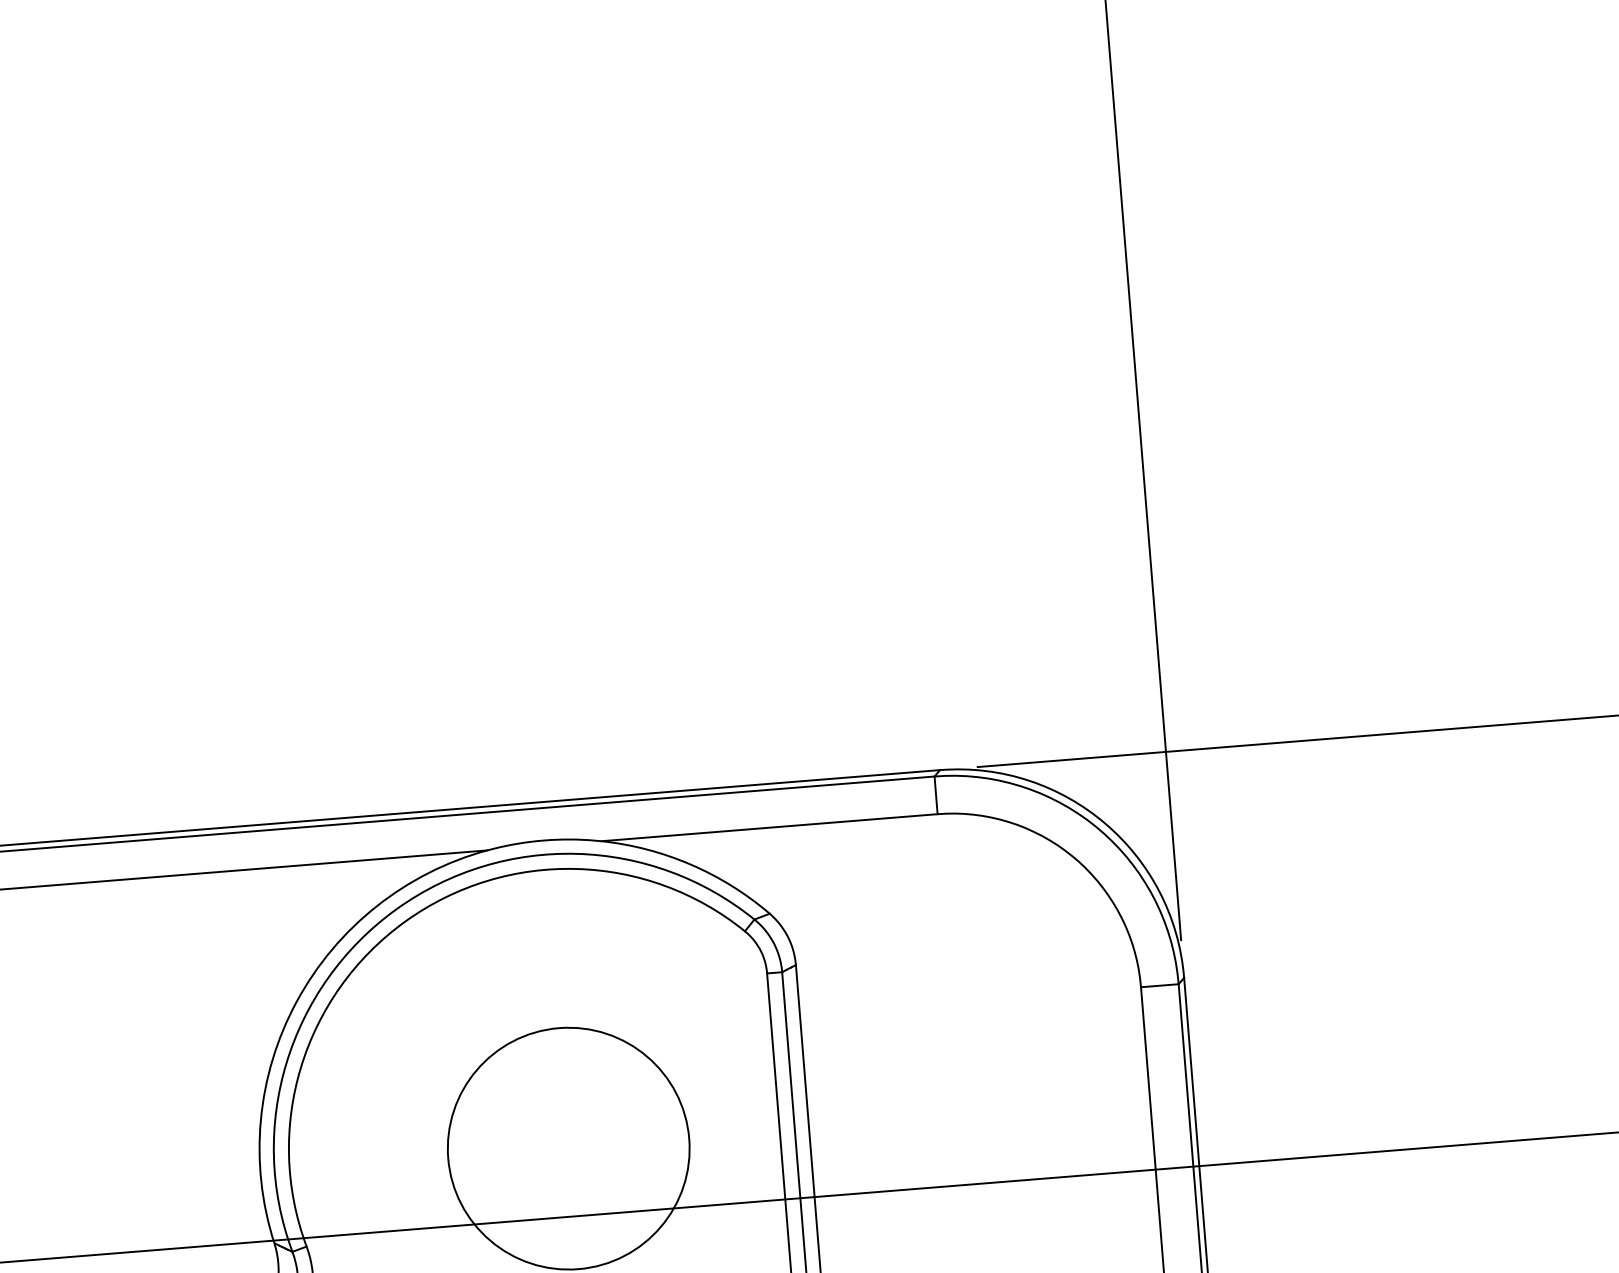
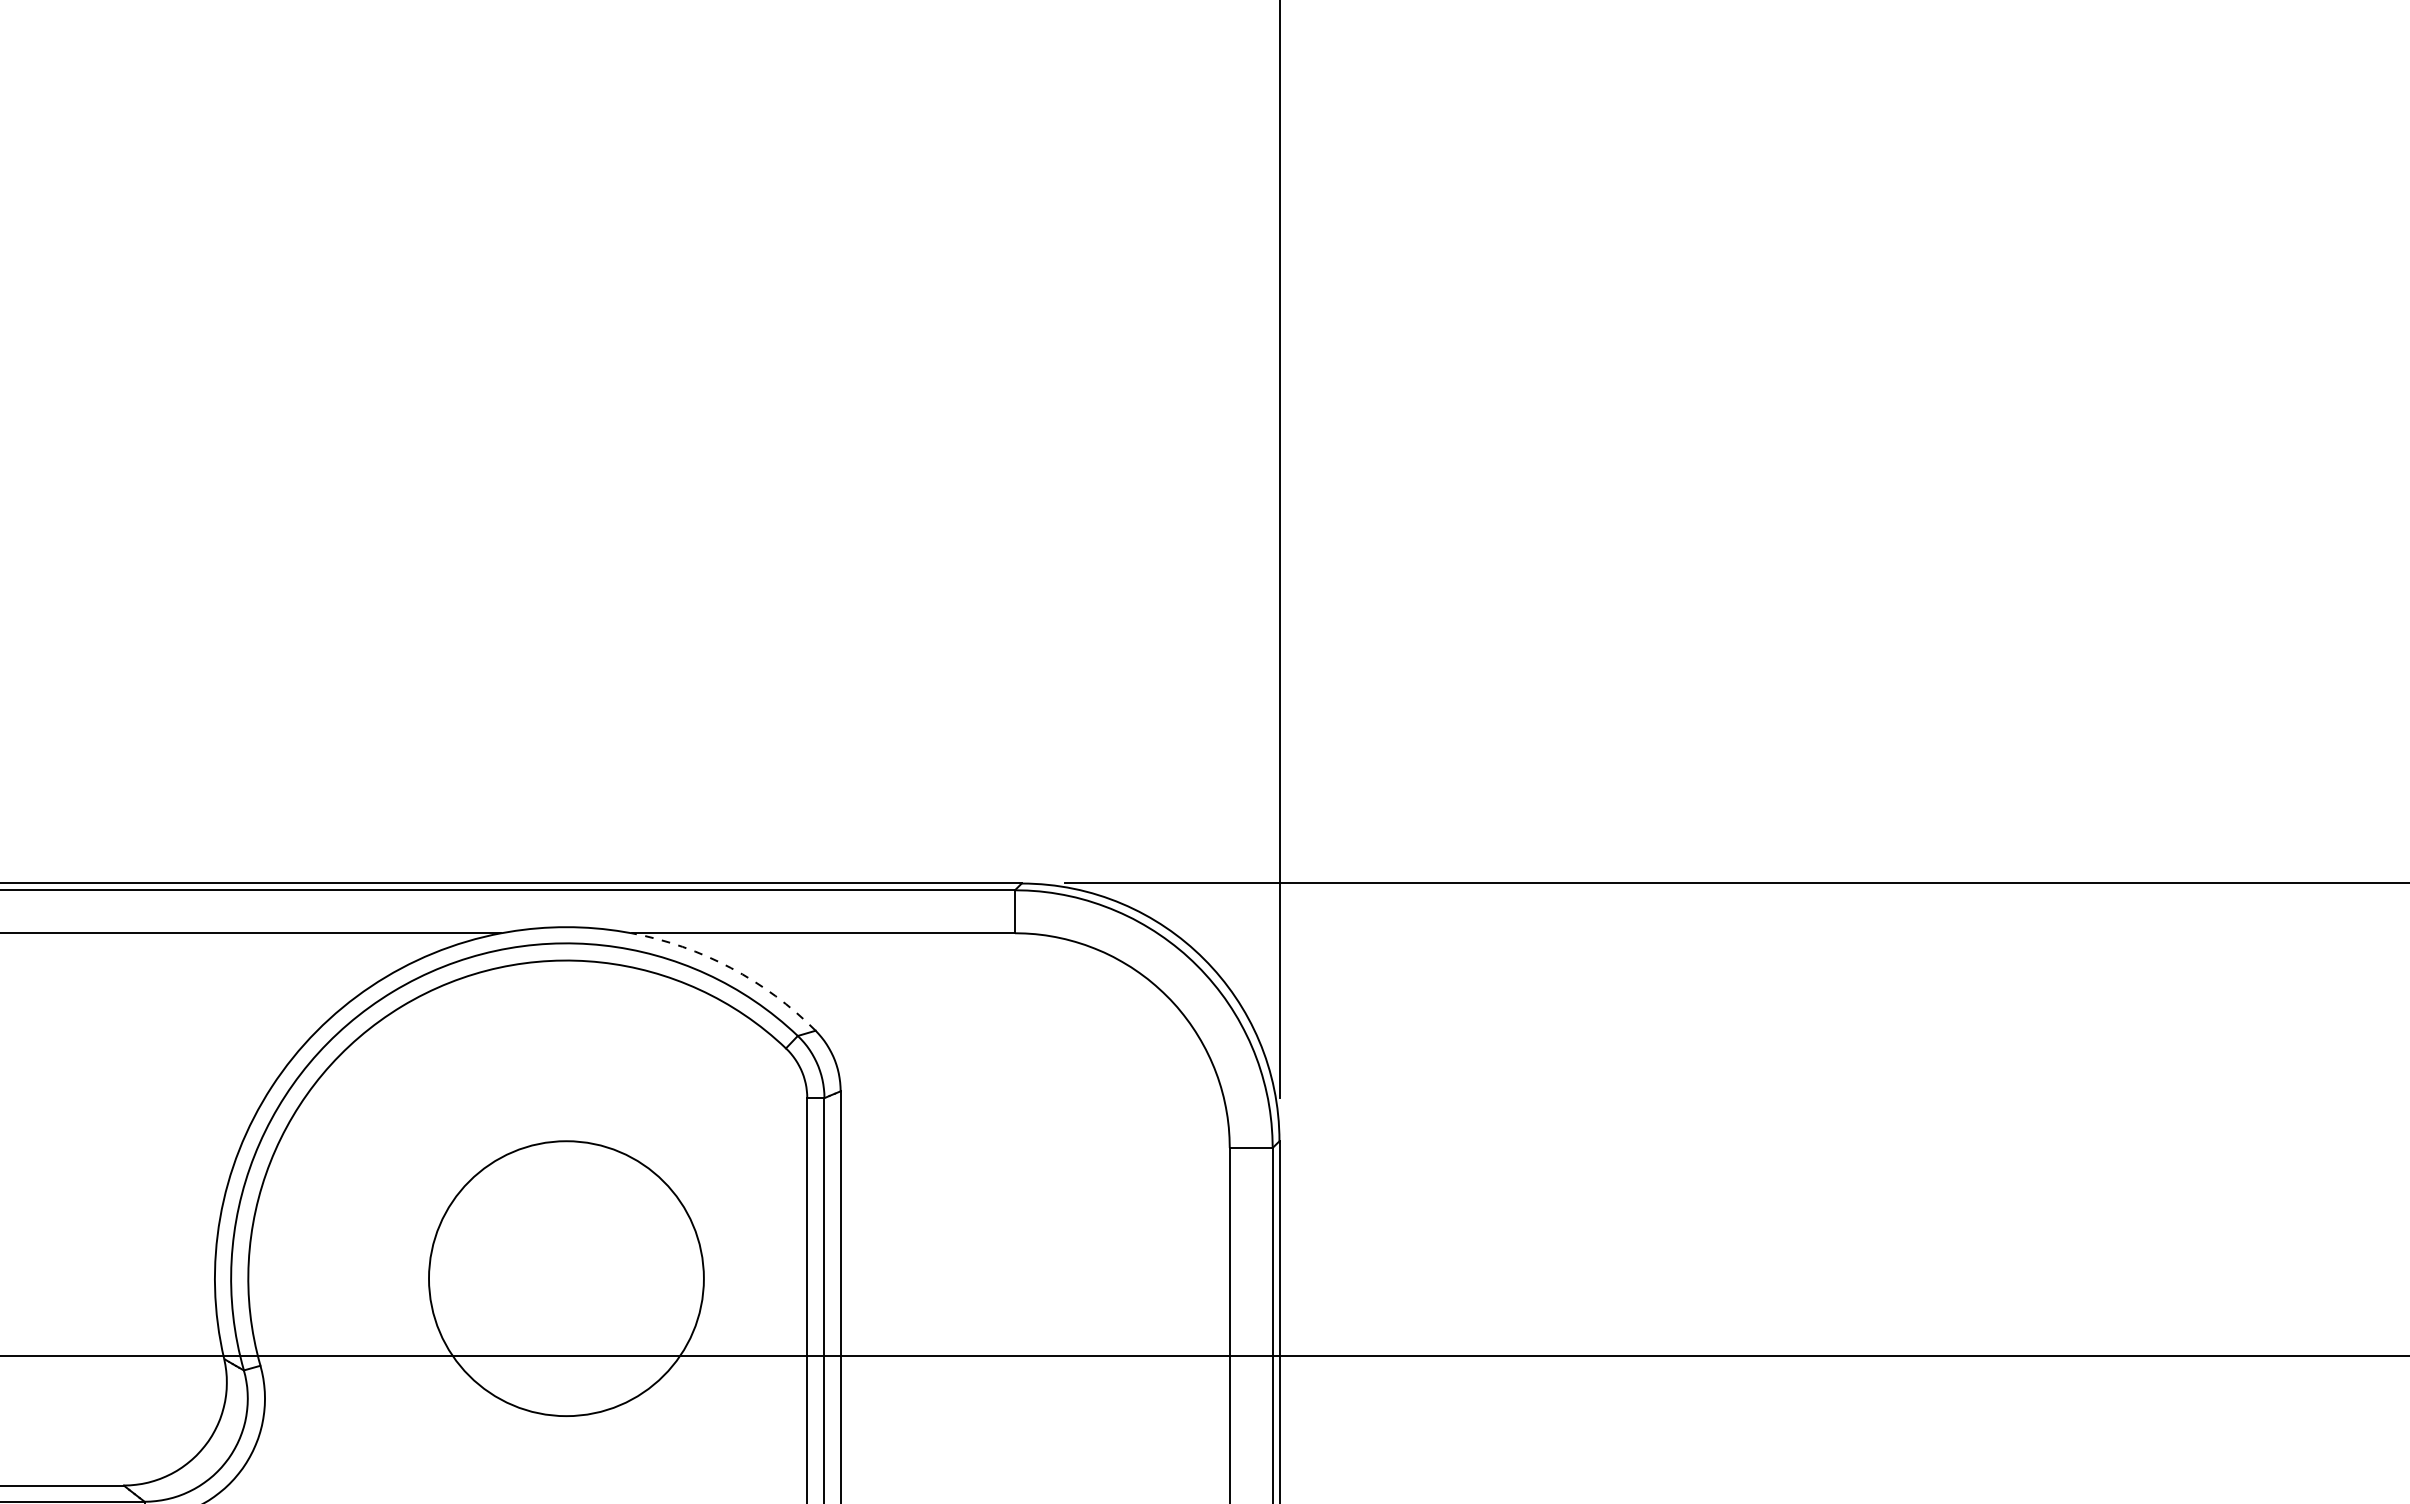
arc: (690, 865) -> (730, 968), solid -> dashed

